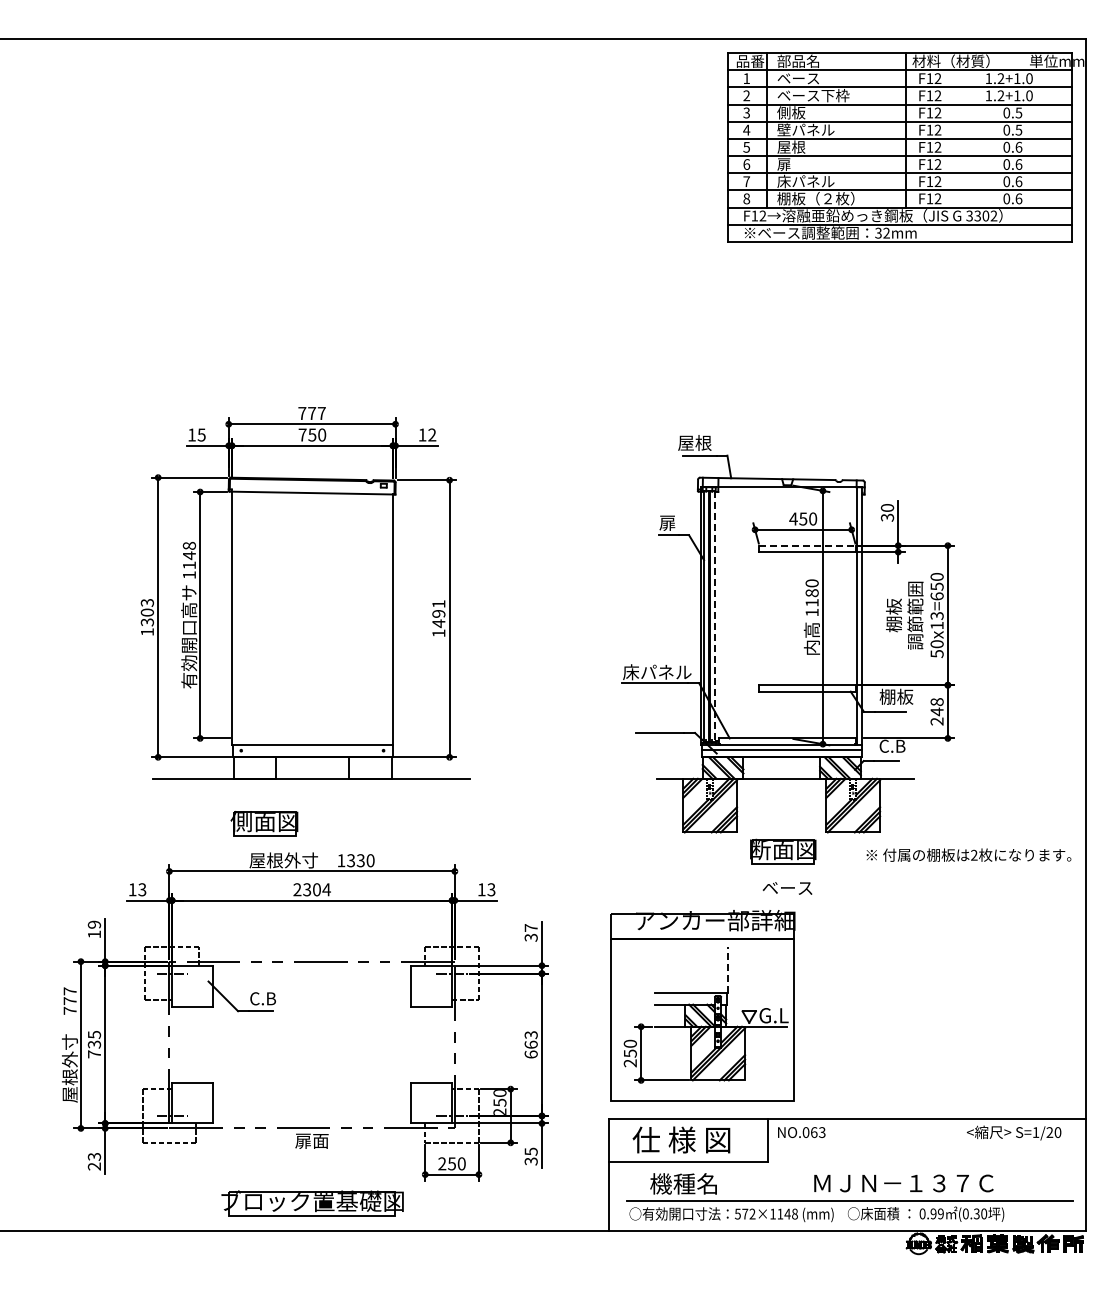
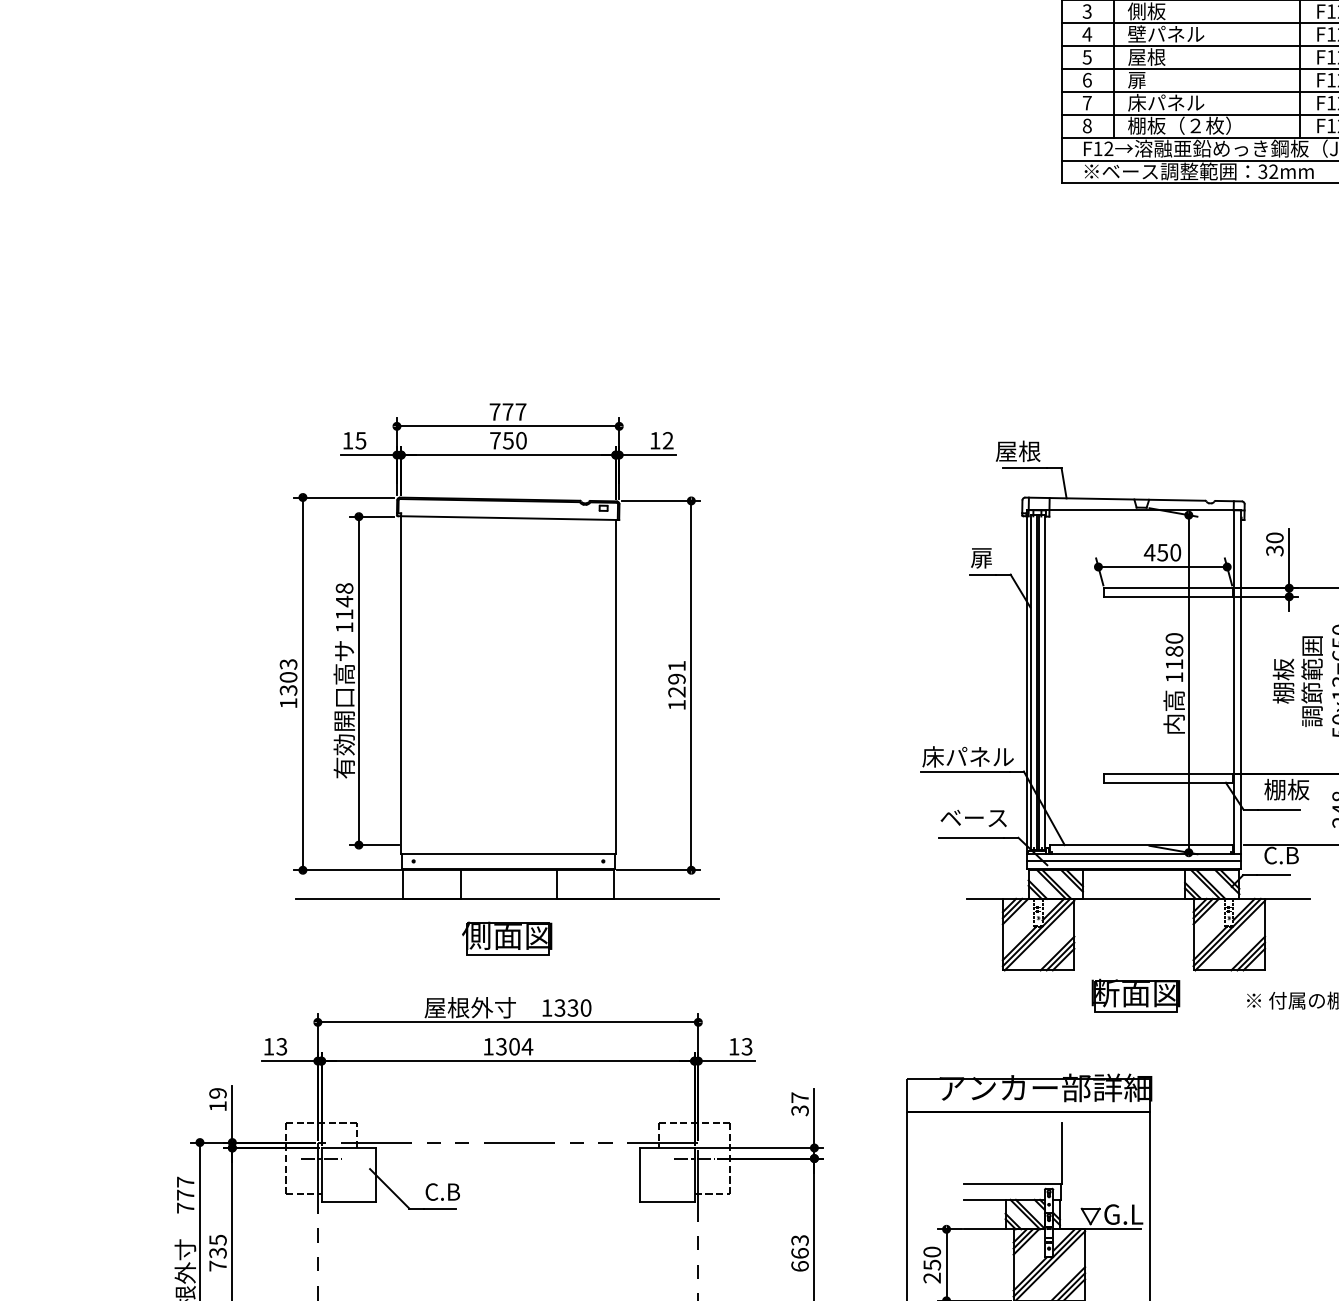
line: (808, 545) -> (1169, 587), dashed -> solid
line: (714, 616) -> (1044, 682), dashed -> solid
text: (438, 623) -> (676, 691), 1491 -> 1291
part: (264, 823) -> (507, 938), moved
text: (787, 888) -> (973, 818), moved
text: (297, 889) -> (488, 1046), 2304 -> 1304
line: (727, 969) -> (1061, 1153), dashed -> solid

